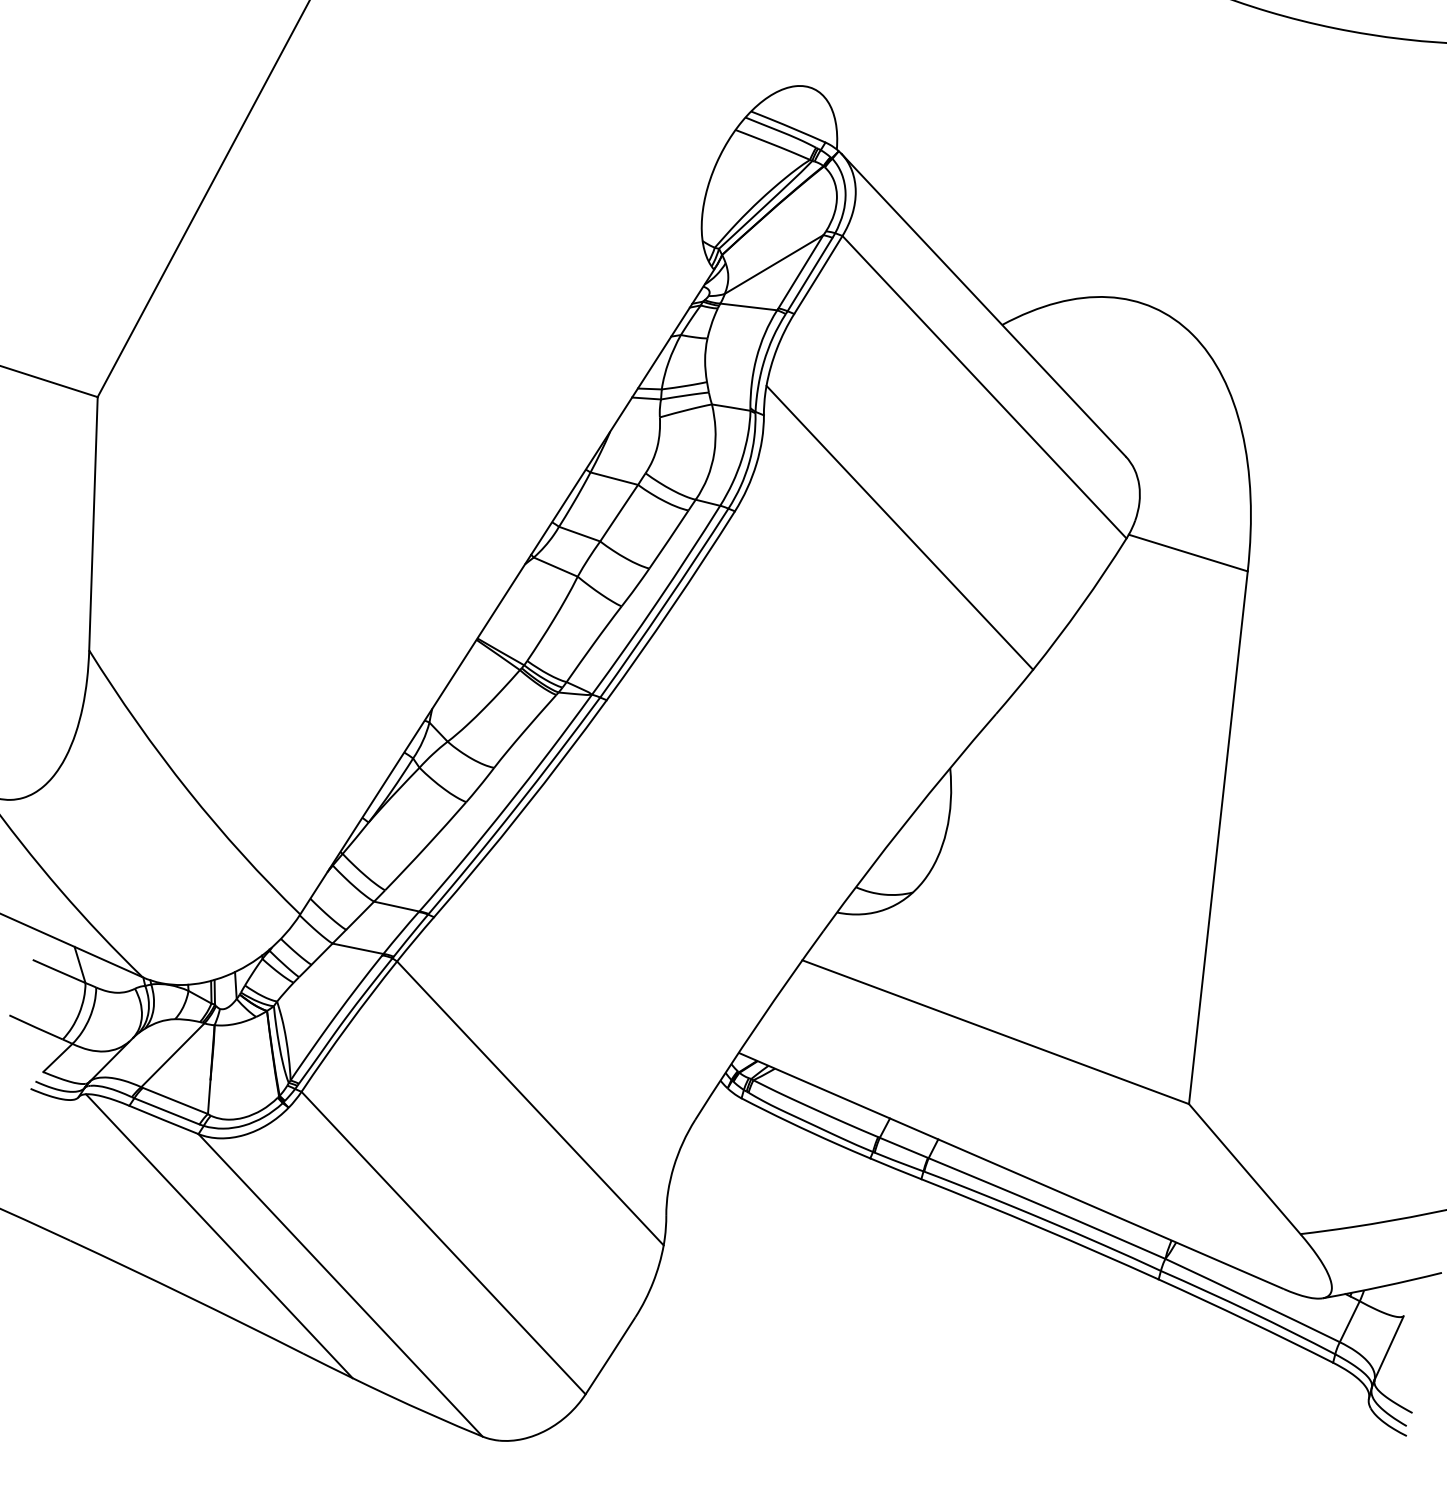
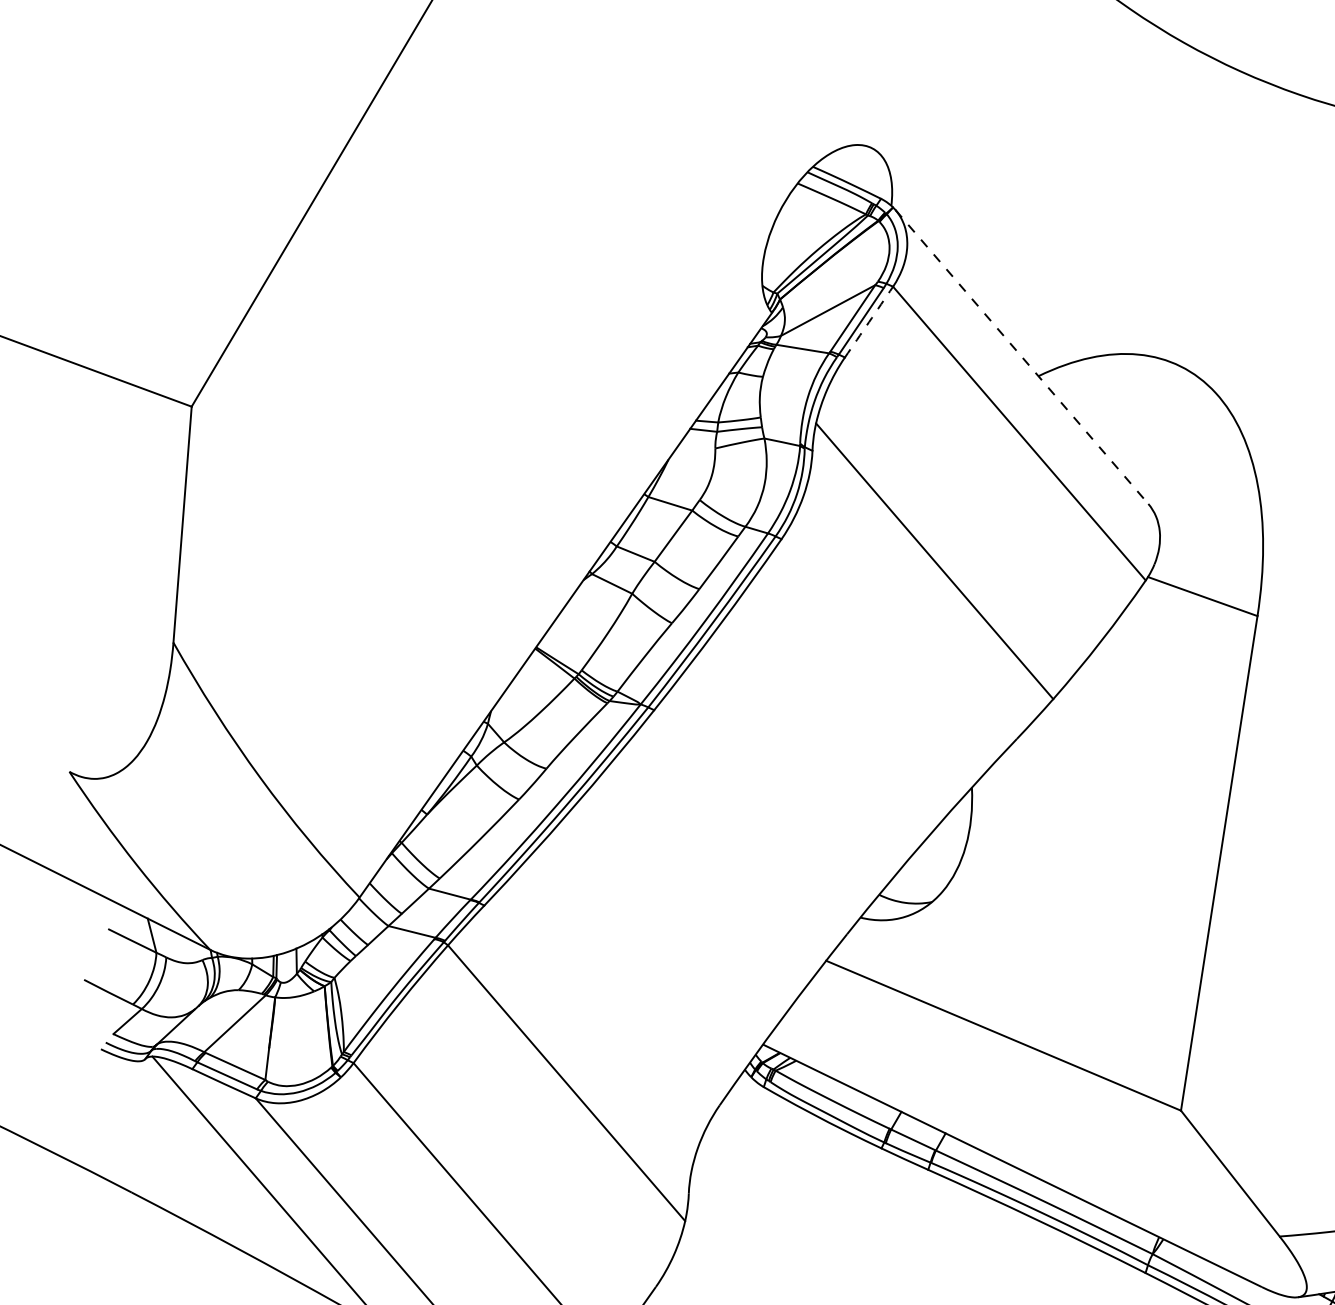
arc: (818, 275) -> (869, 322), solid -> dashed
line: (983, 305) -> (1021, 357), solid -> dashed

